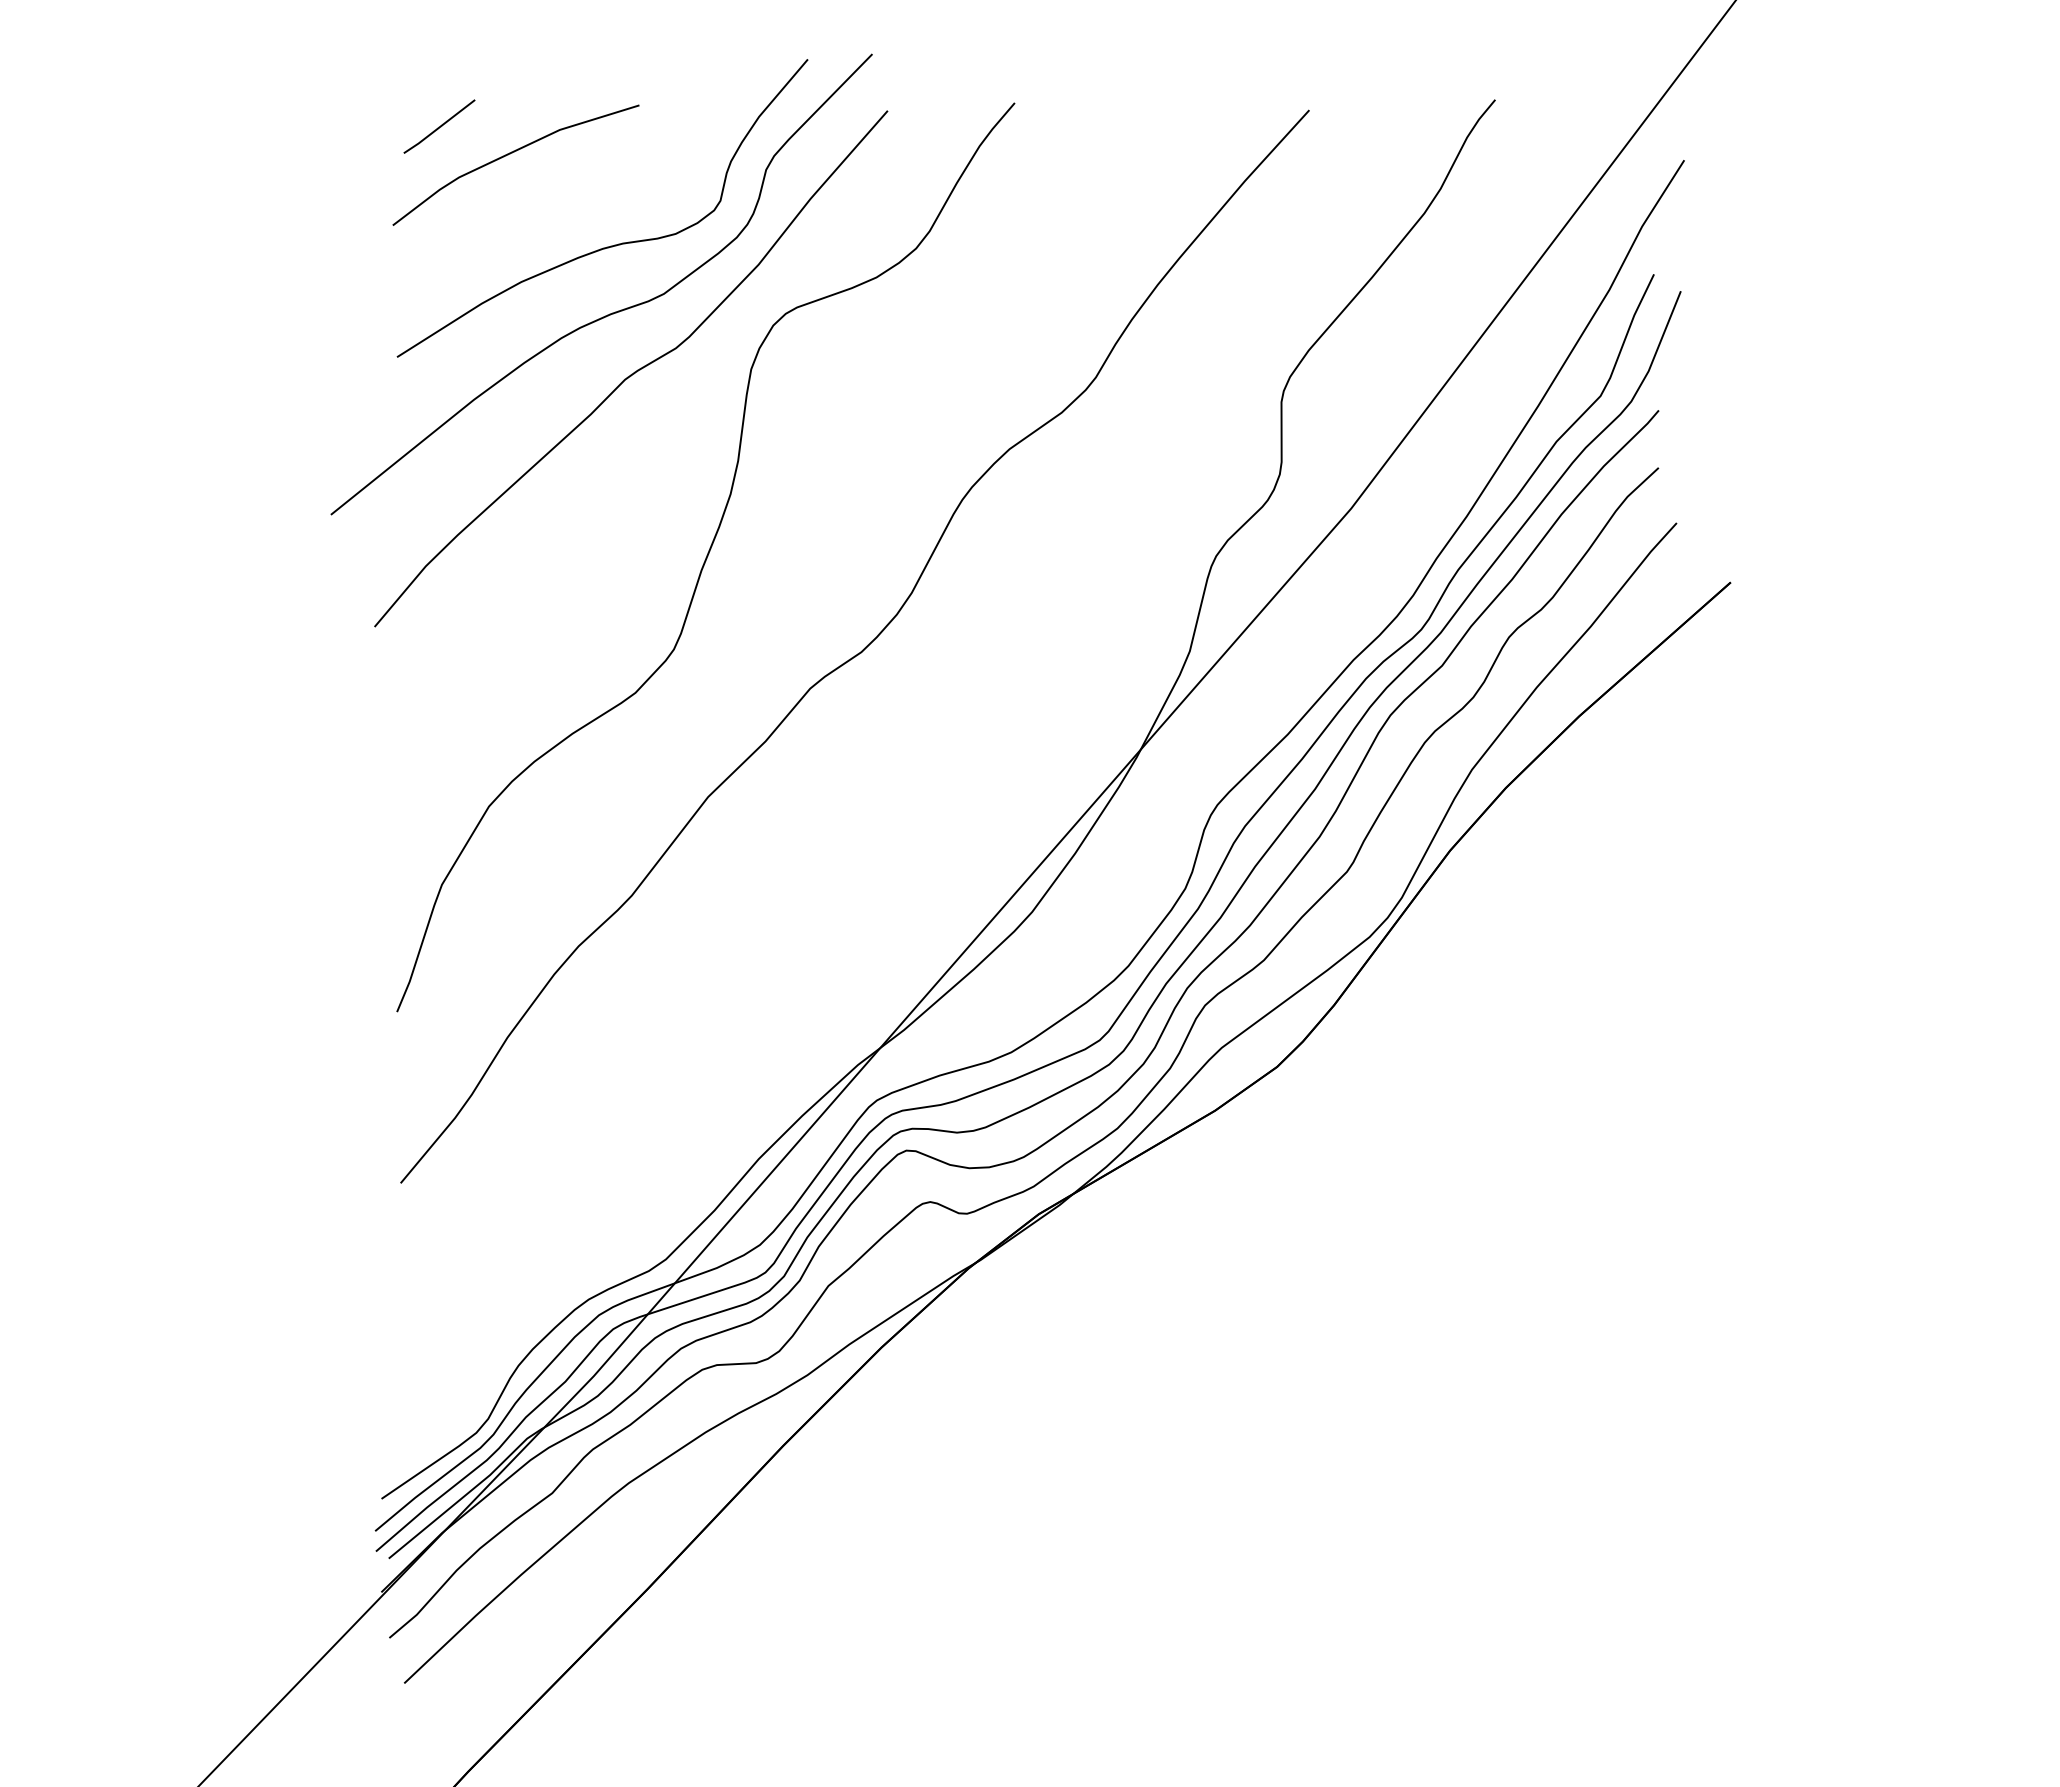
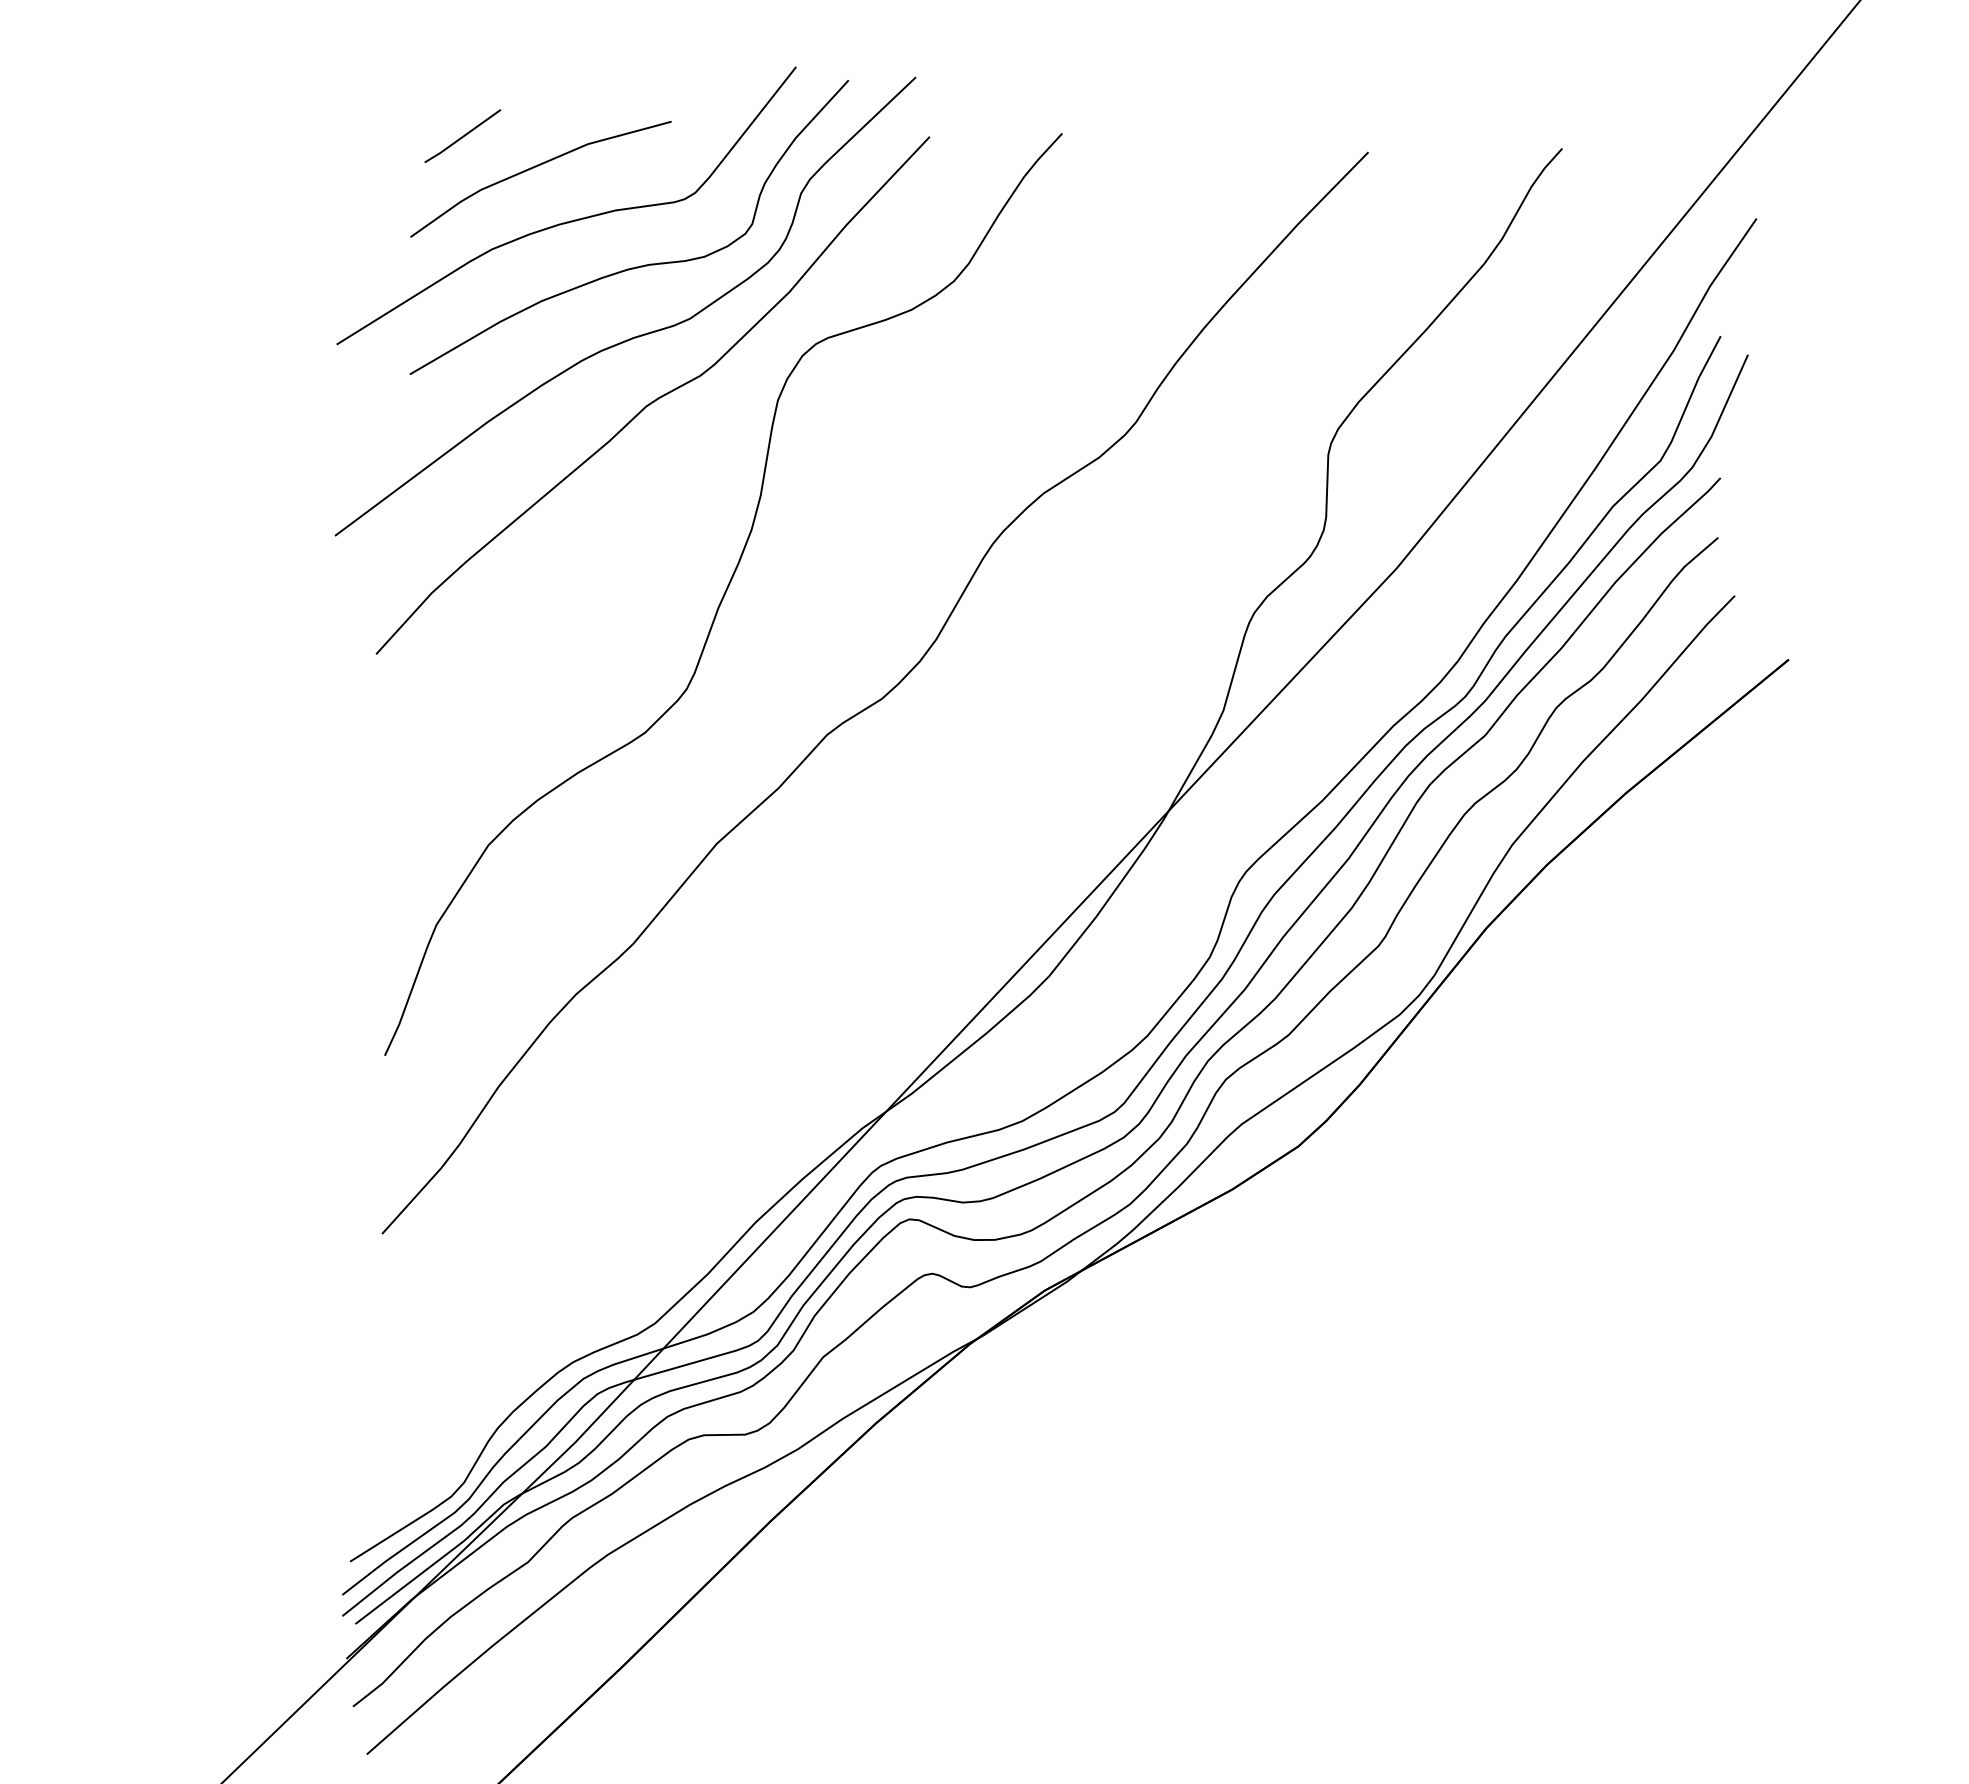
curve: (546, 203) -> (571, 220), added

